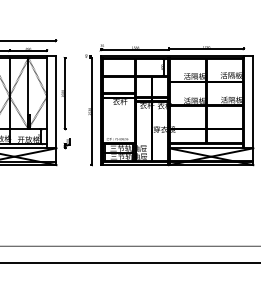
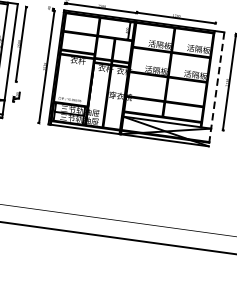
line: (253, 111) -> (216, 90), solid -> dashed

